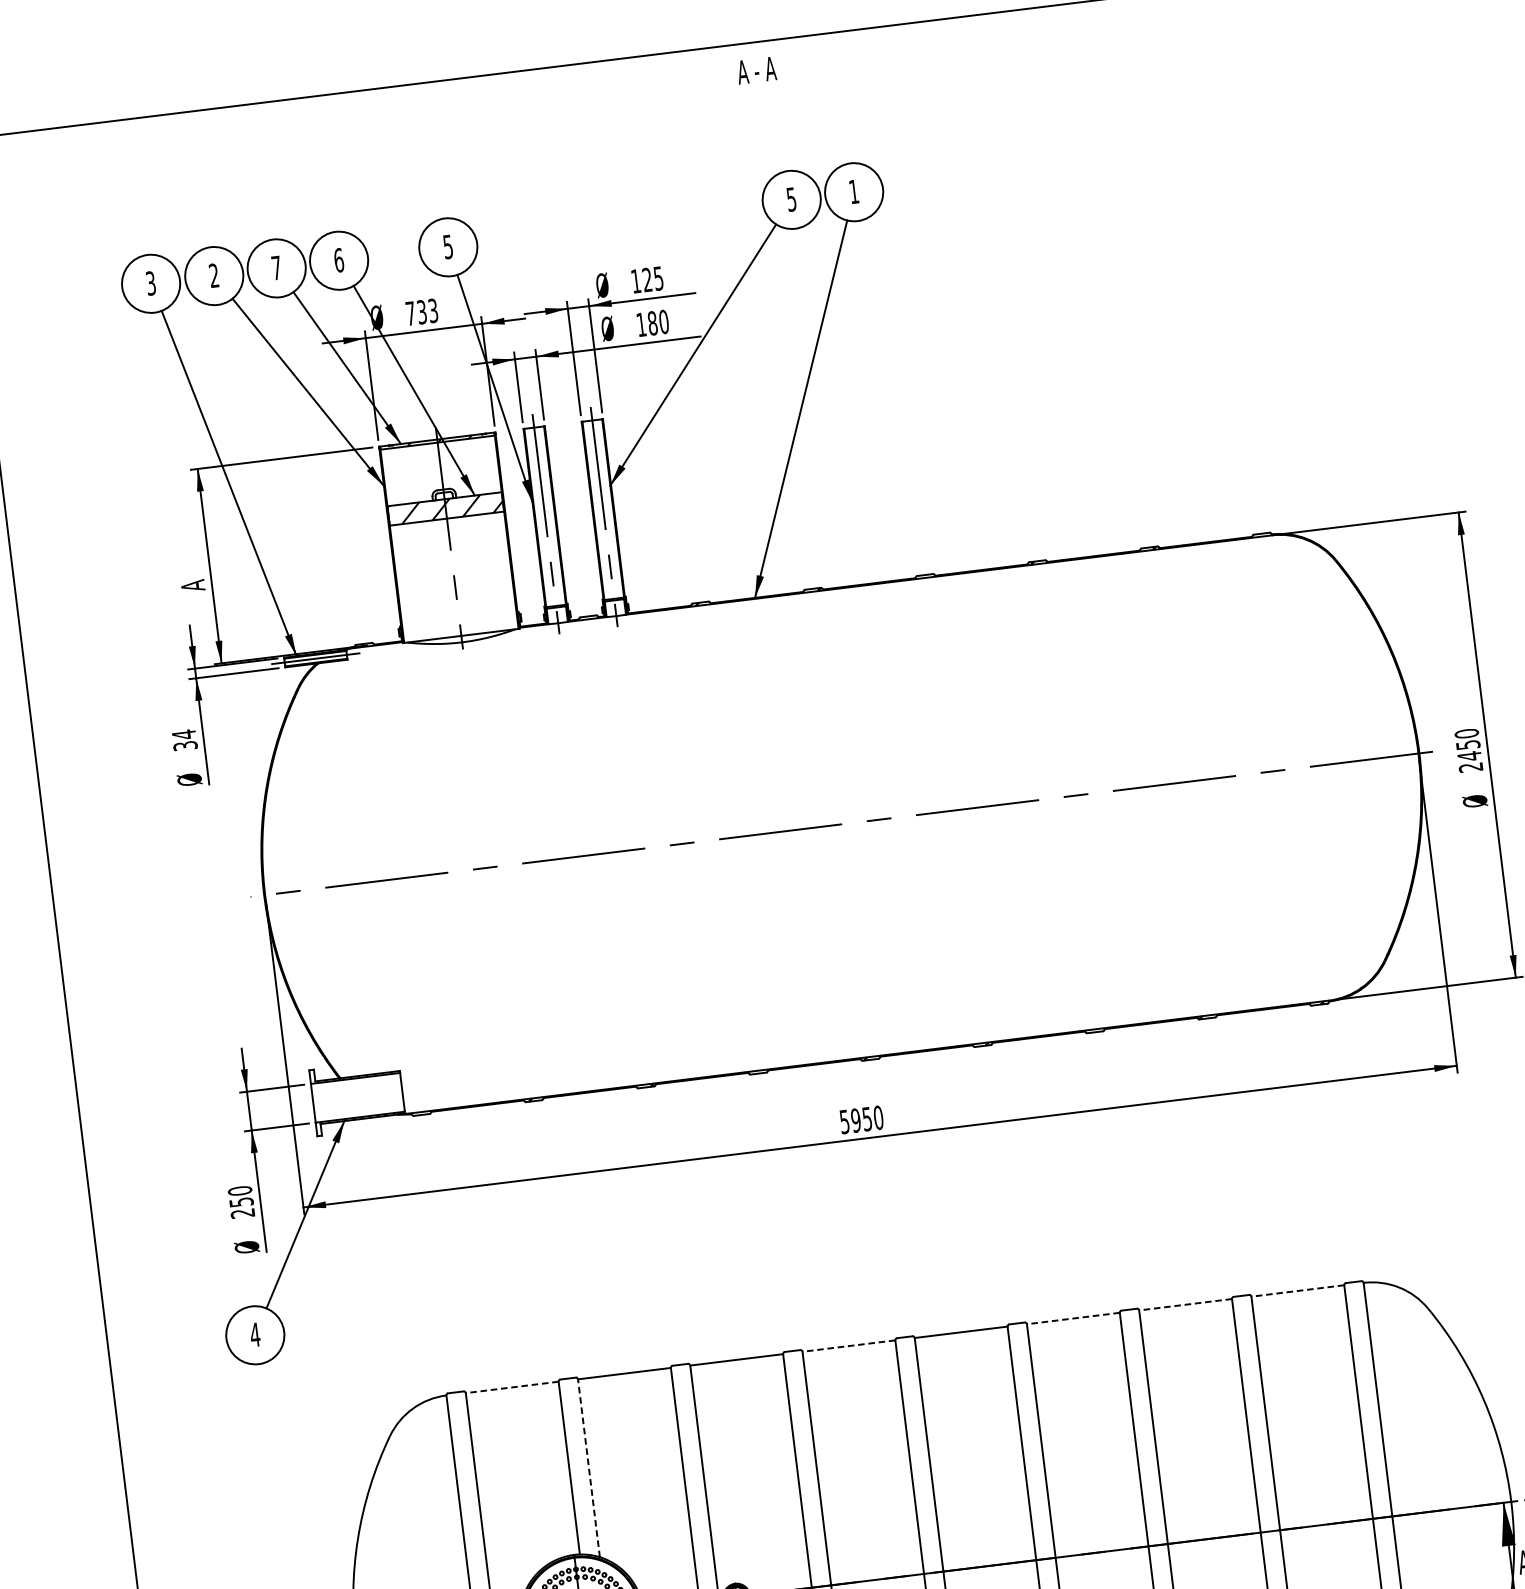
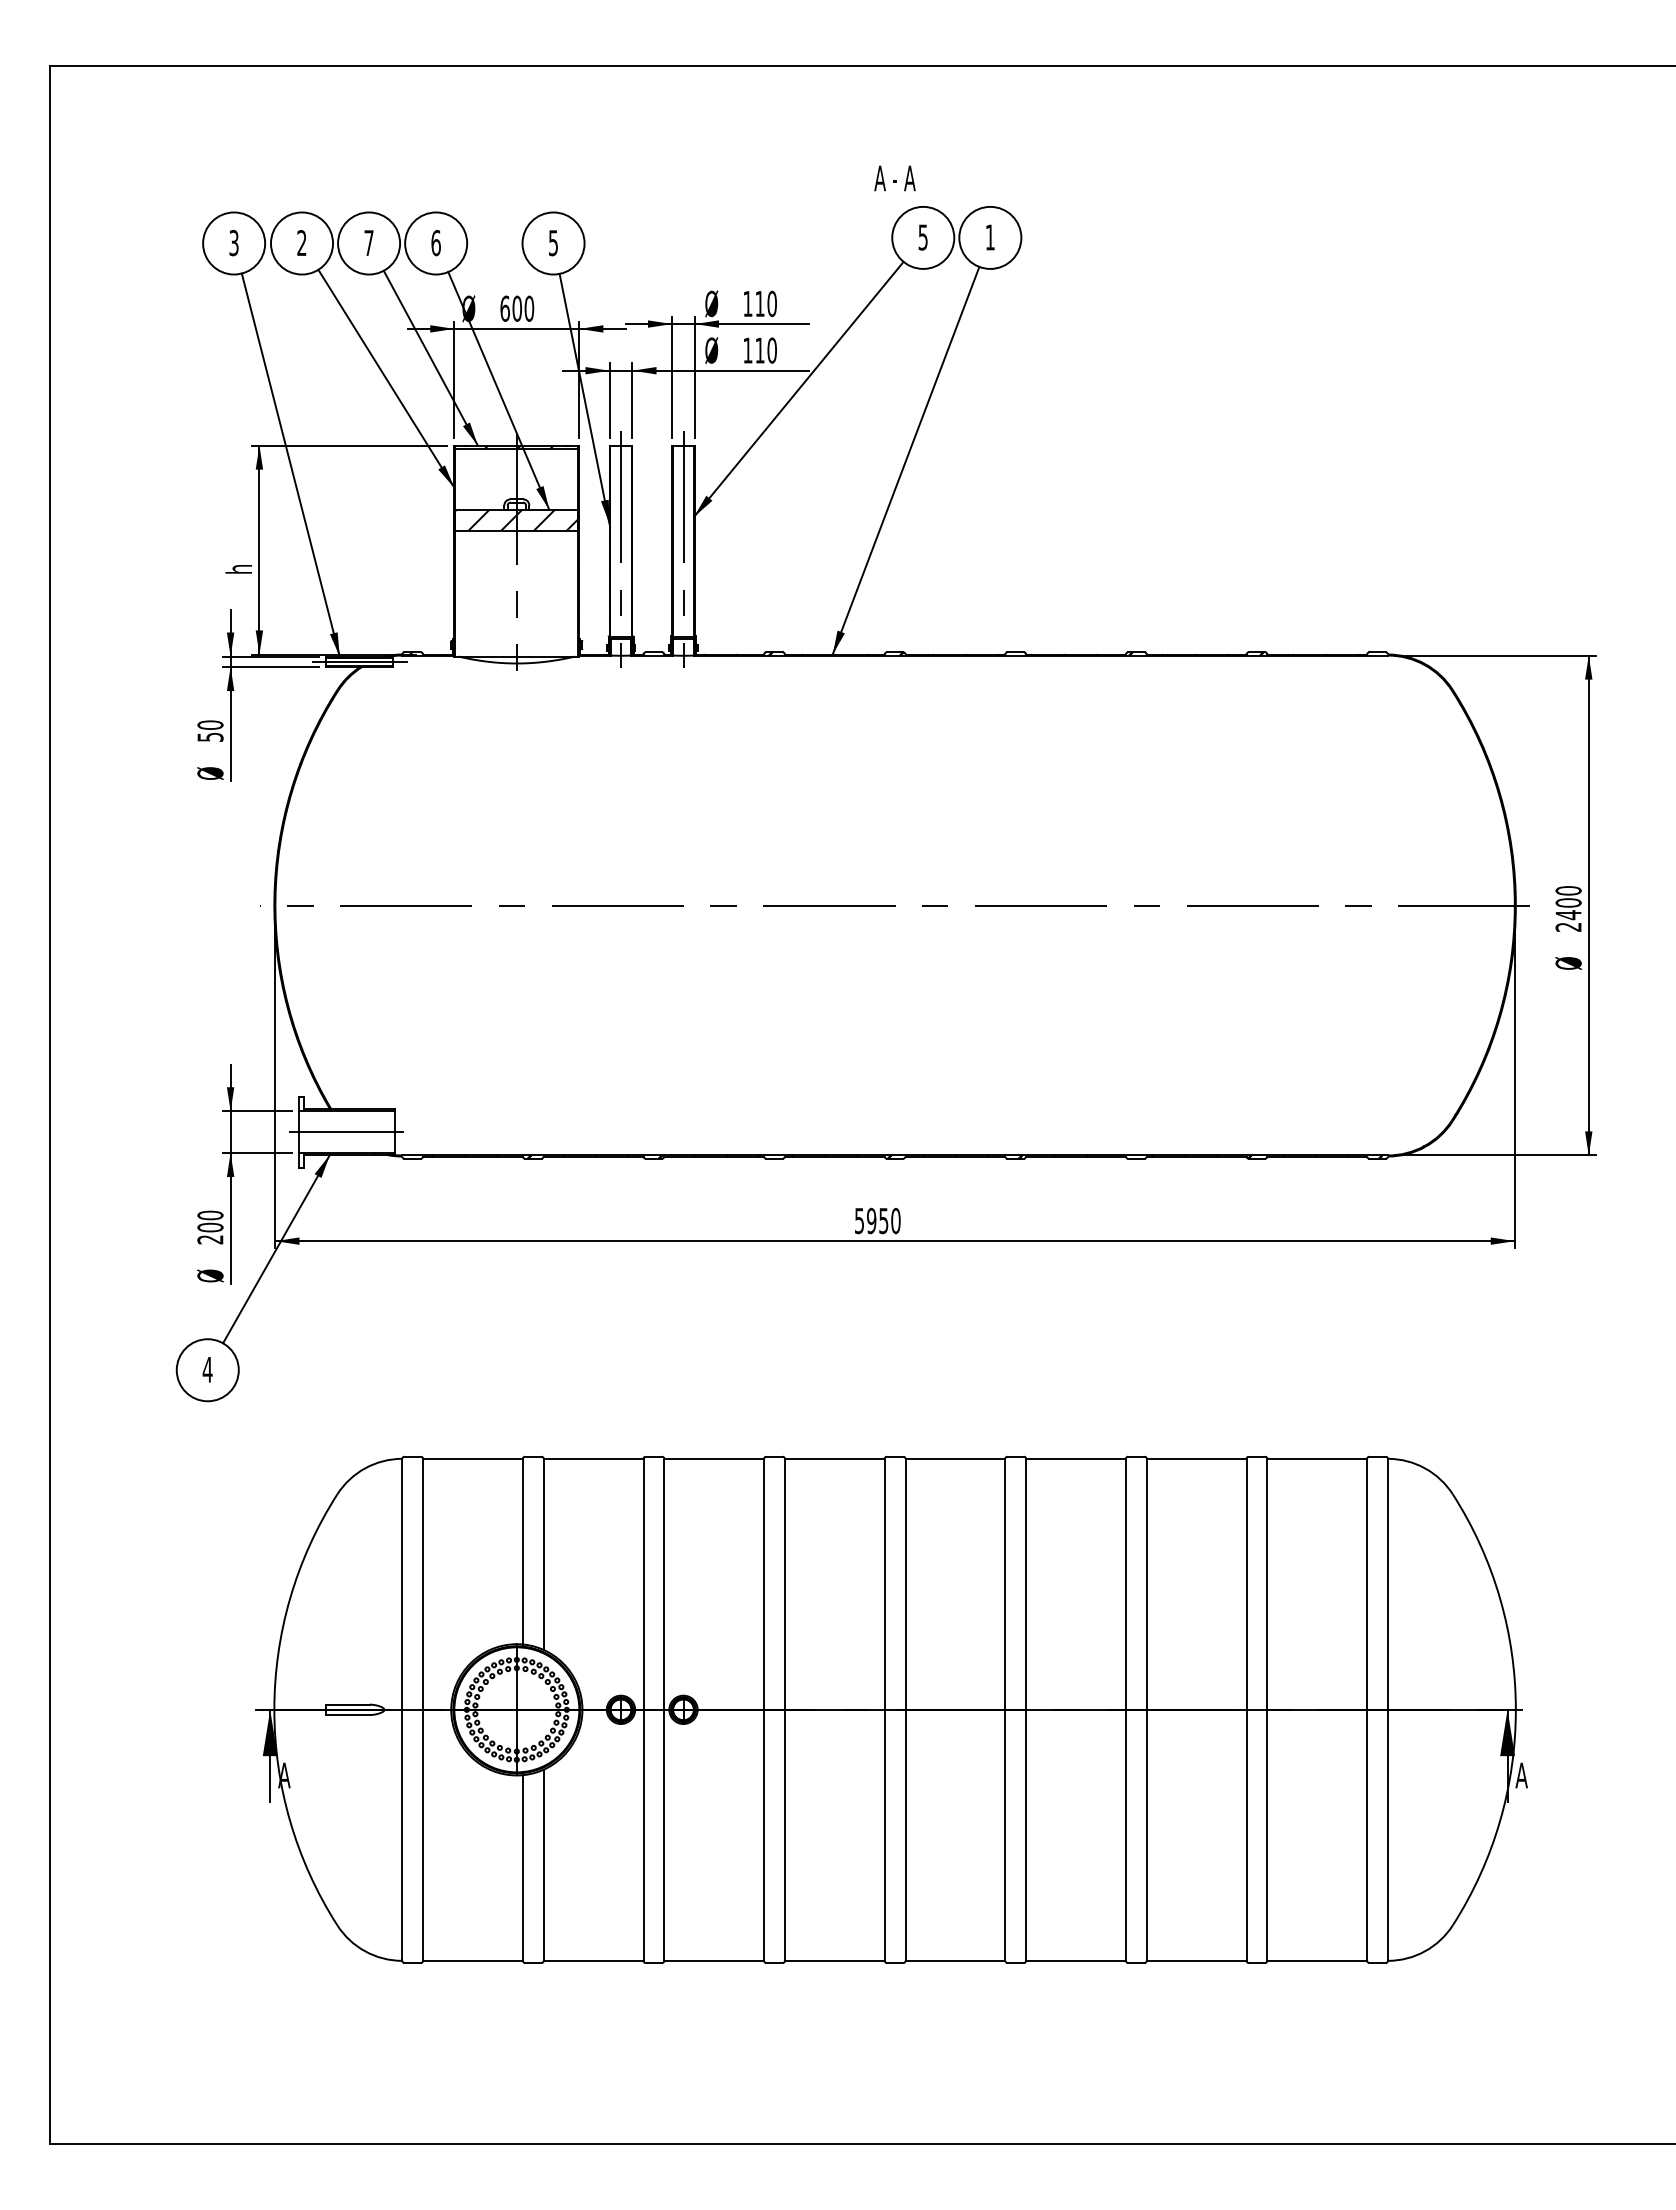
text: (756, 70) -> (894, 178), moved
text: (652, 278) -> (765, 303), 125 -> 110
text: (422, 311) -> (517, 308), 733 -> 600
text: (652, 323) -> (759, 350), 180 -> 110
text: (192, 585) -> (238, 568), A -> h
text: (184, 739) -> (210, 730), 34 -> 50
text: (1468, 744) -> (1568, 902), 2450 -> 2400
line: (356, 1098) -> (345, 1132), added
text: (241, 1202) -> (210, 1227), 250 -> 200
line: (1298, 1290) -> (1317, 1458), dashed -> solid
line: (1185, 1304) -> (1196, 1458), dashed -> solid
line: (1073, 1318) -> (1076, 1458), dashed -> solid
line: (848, 1345) -> (834, 1458), dashed -> solid
line: (512, 1387) -> (473, 1458), dashed -> solid
line: (588, 1468) -> (543, 1554), dashed -> solid

